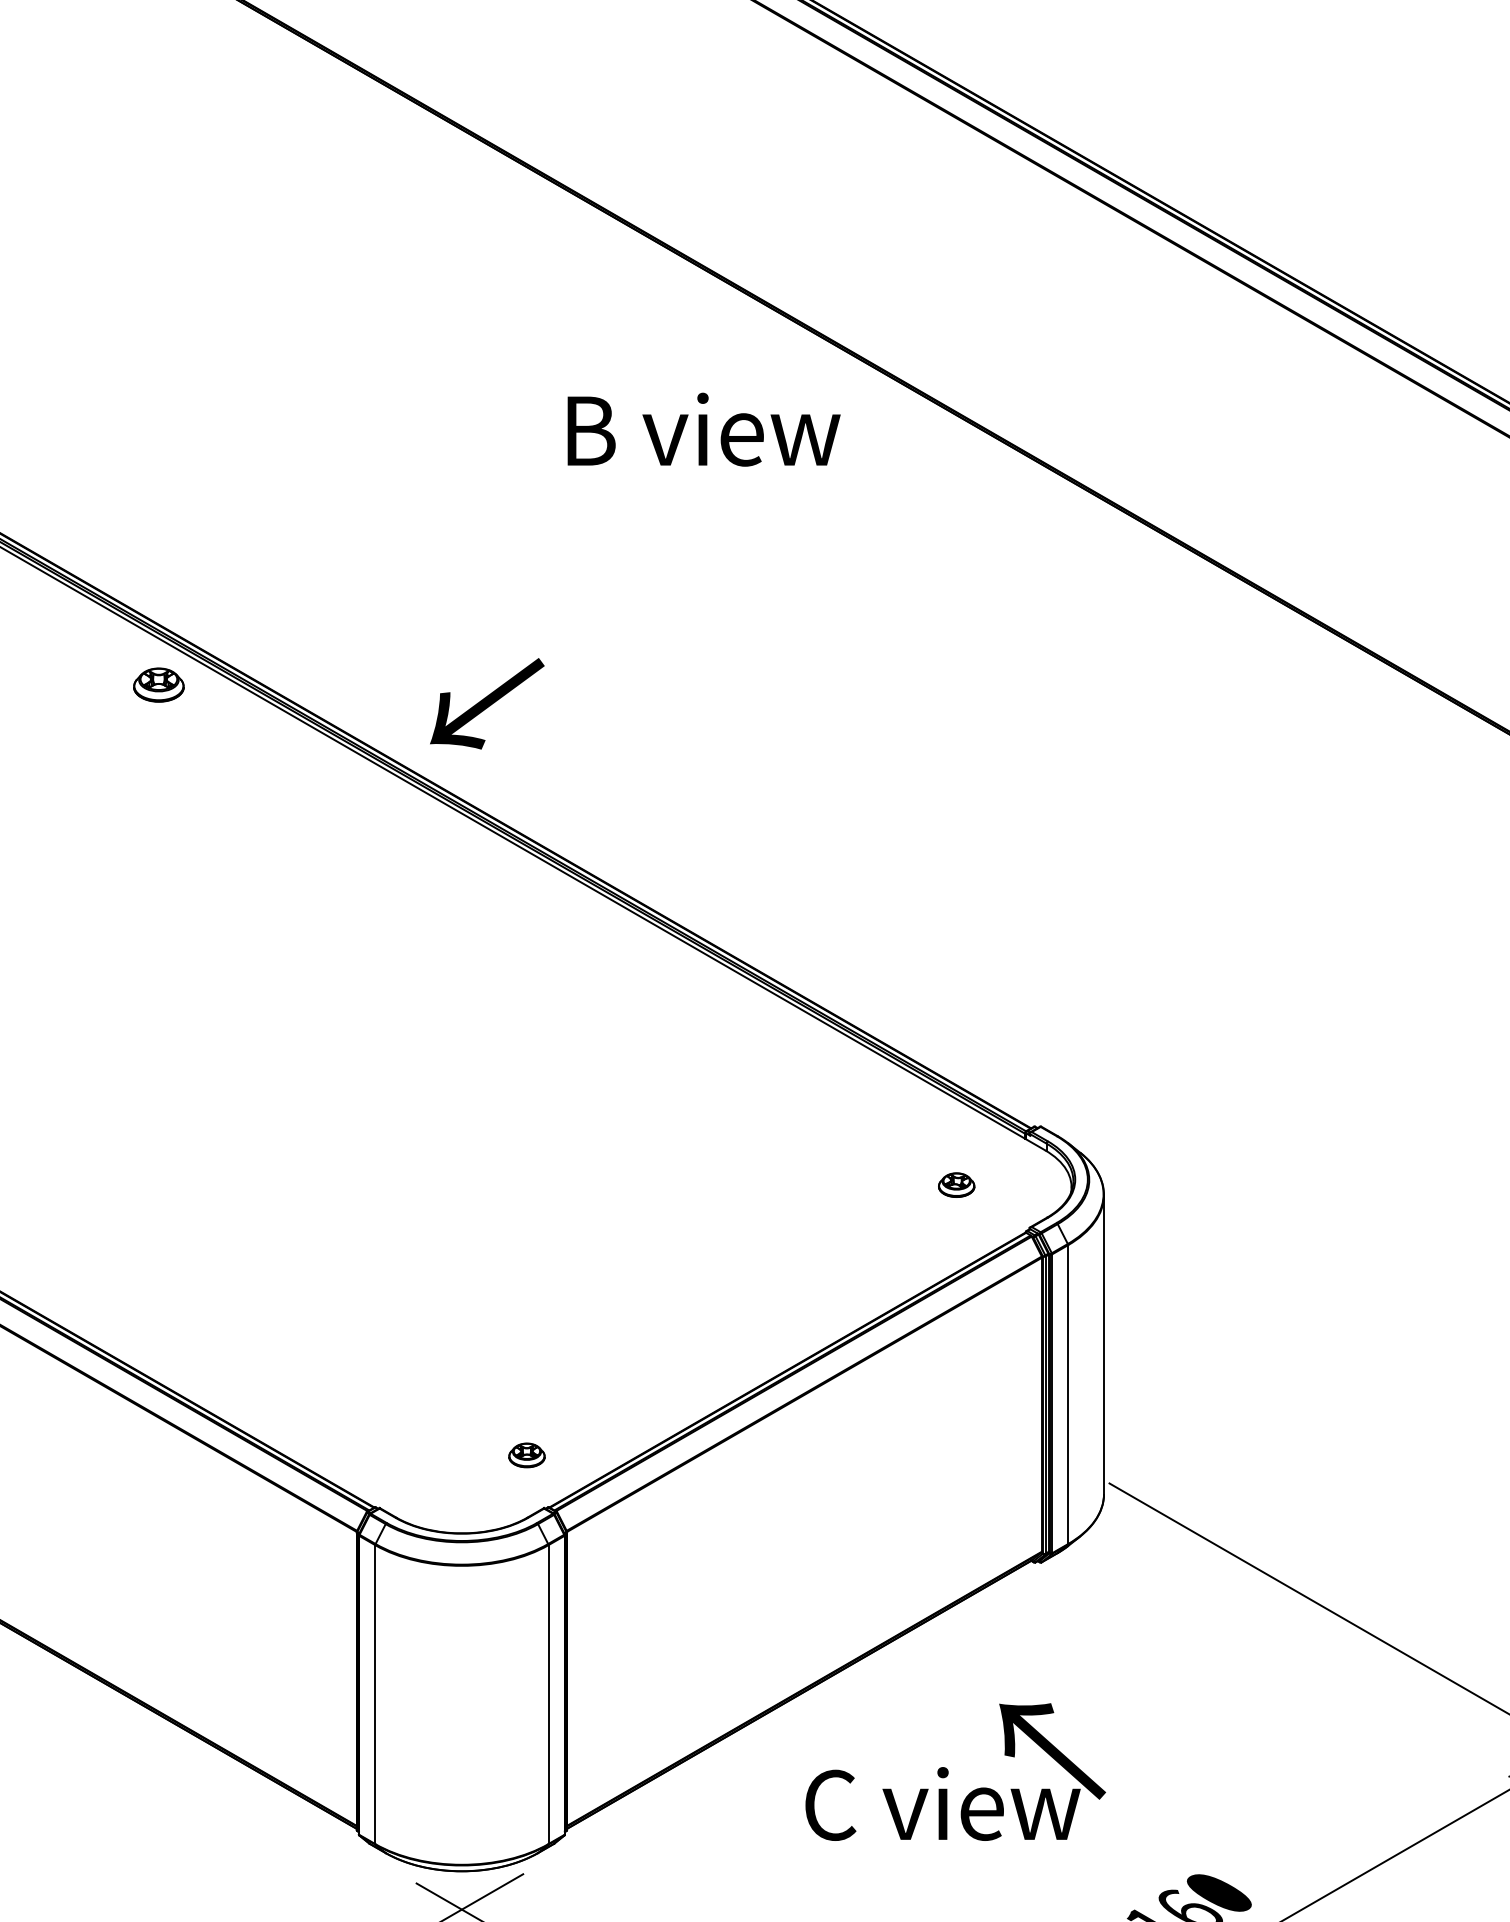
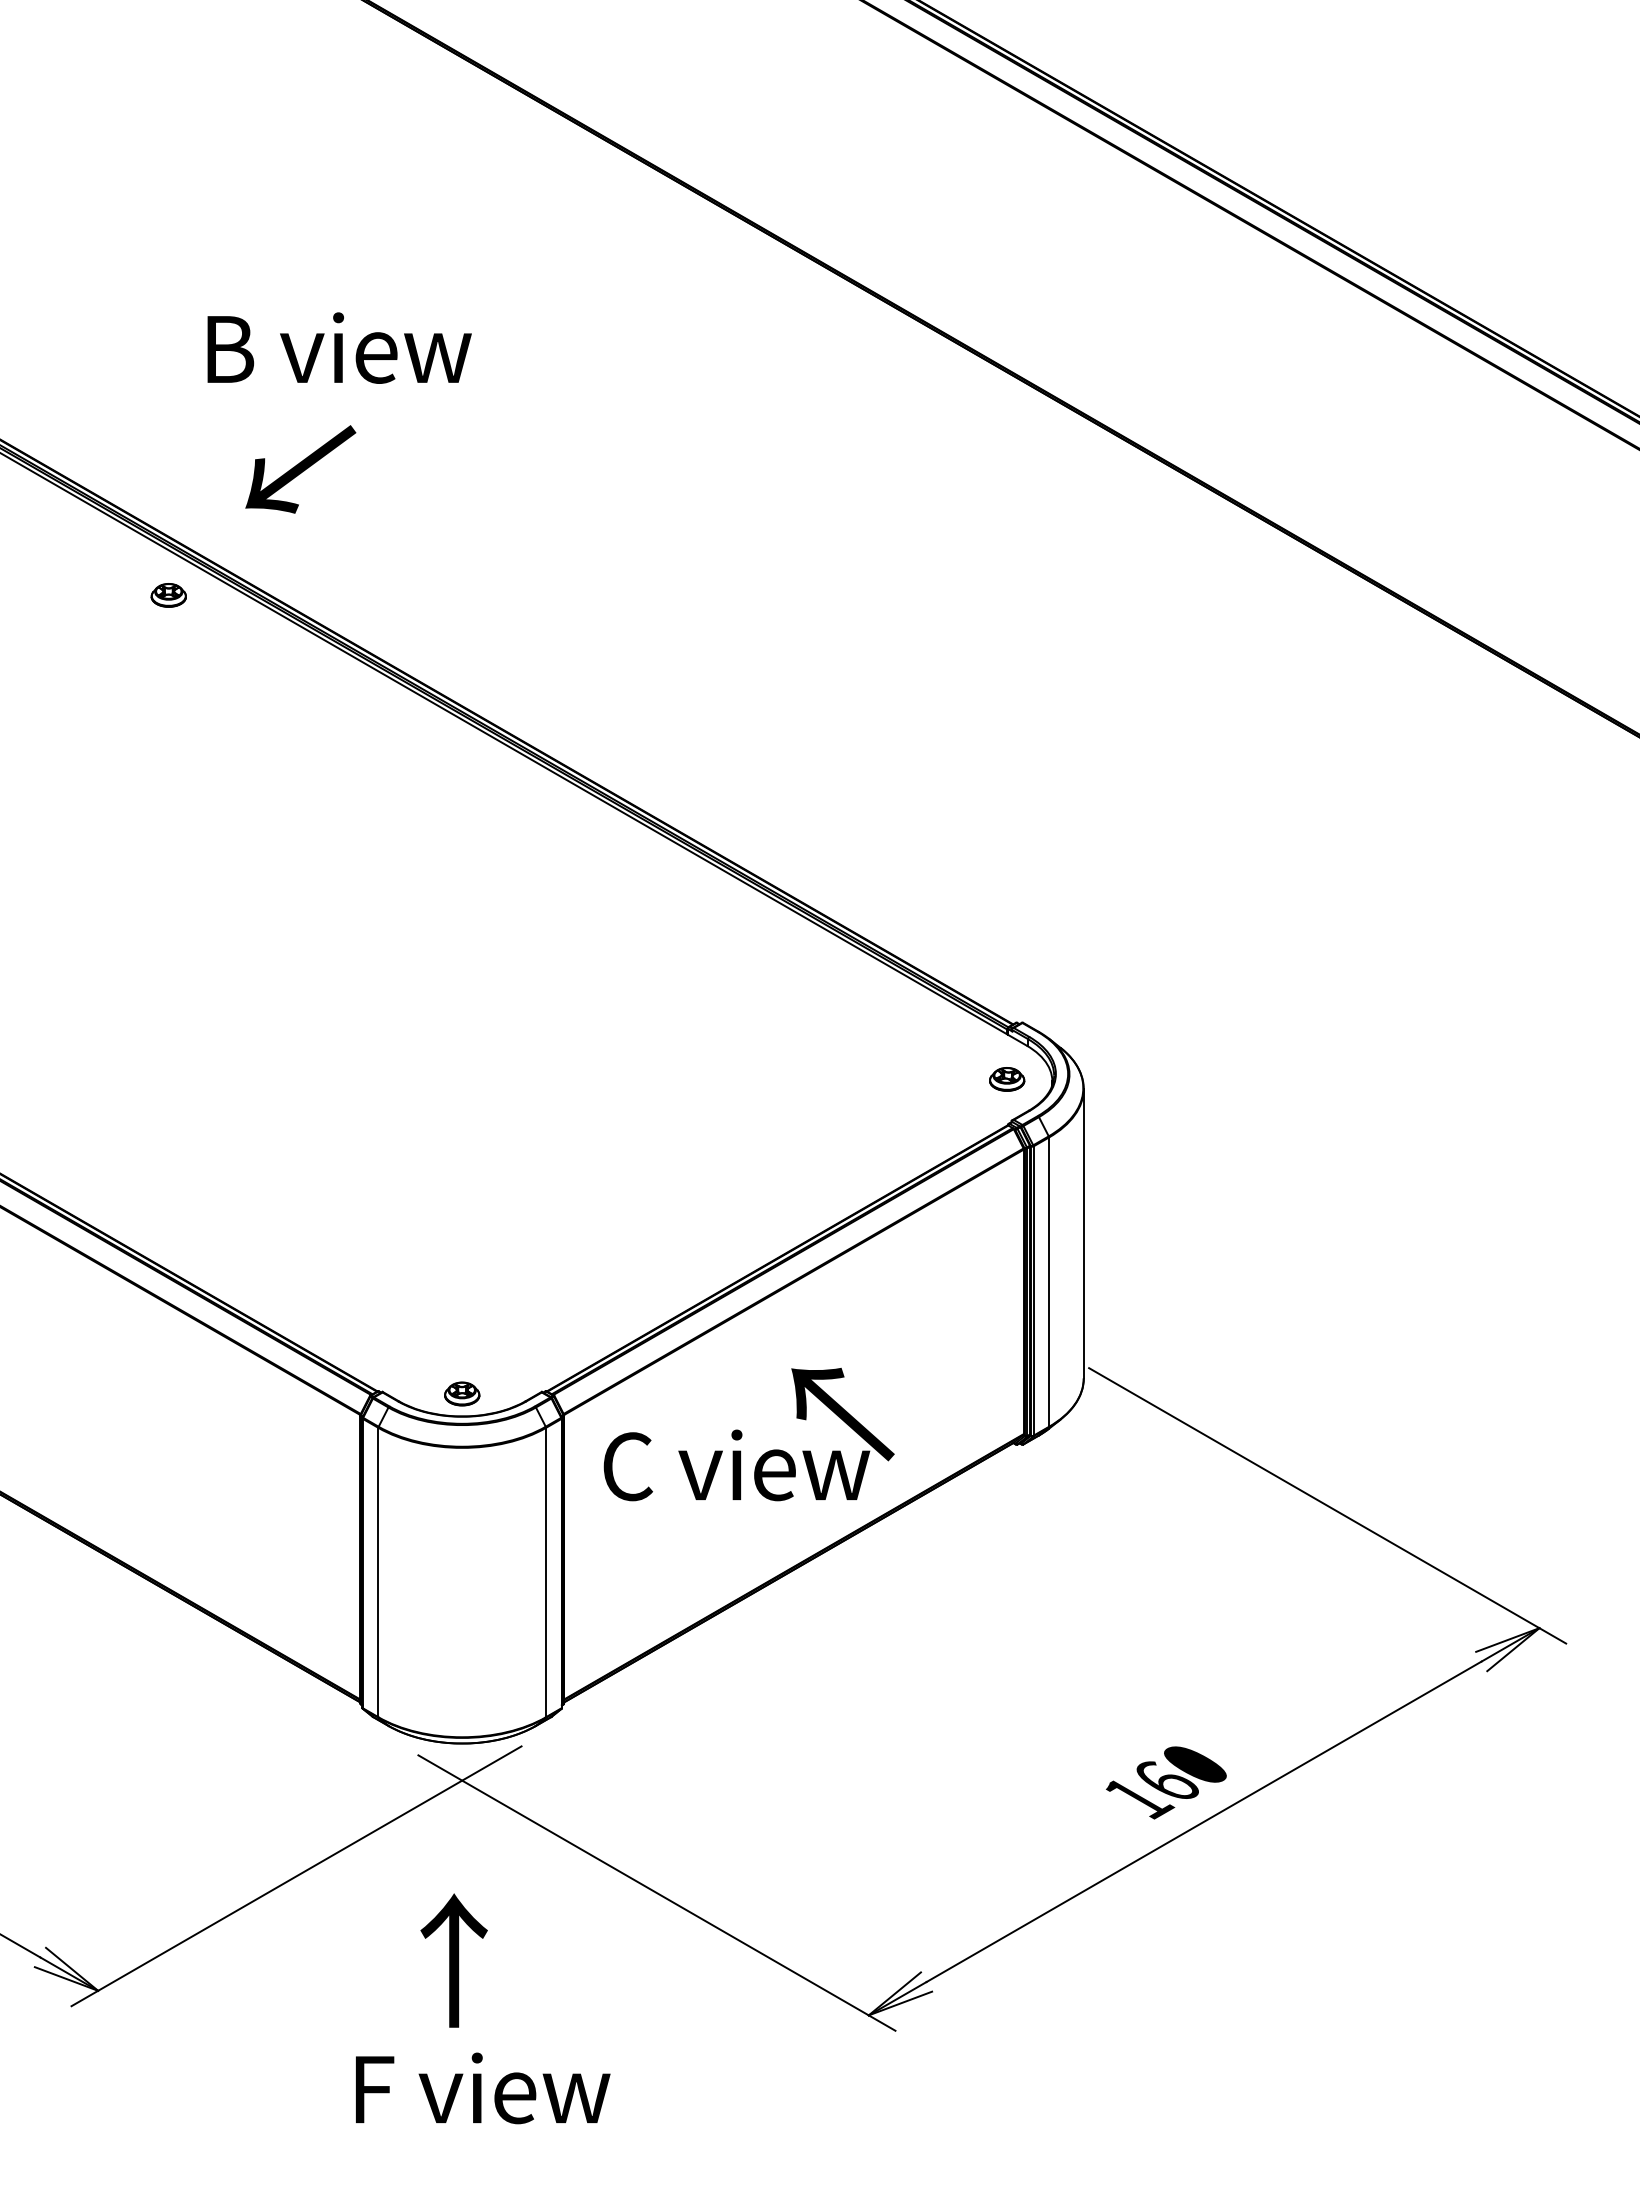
text: (703, 429) -> (339, 347), moved
part: (158, 685) -> (168, 595), size x0.71
text: (486, 703) -> (300, 469), moved
part: (957, 1185) -> (1007, 1079), moved
part: (527, 1454) -> (462, 1393), moved
text: (954, 1772) -> (748, 1434), moved

